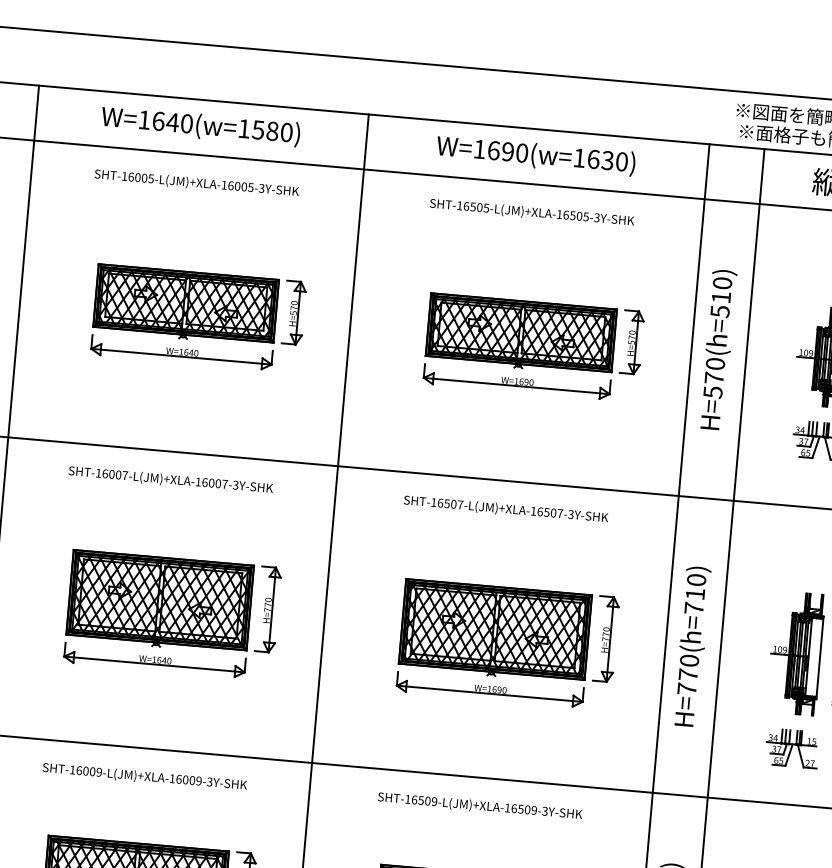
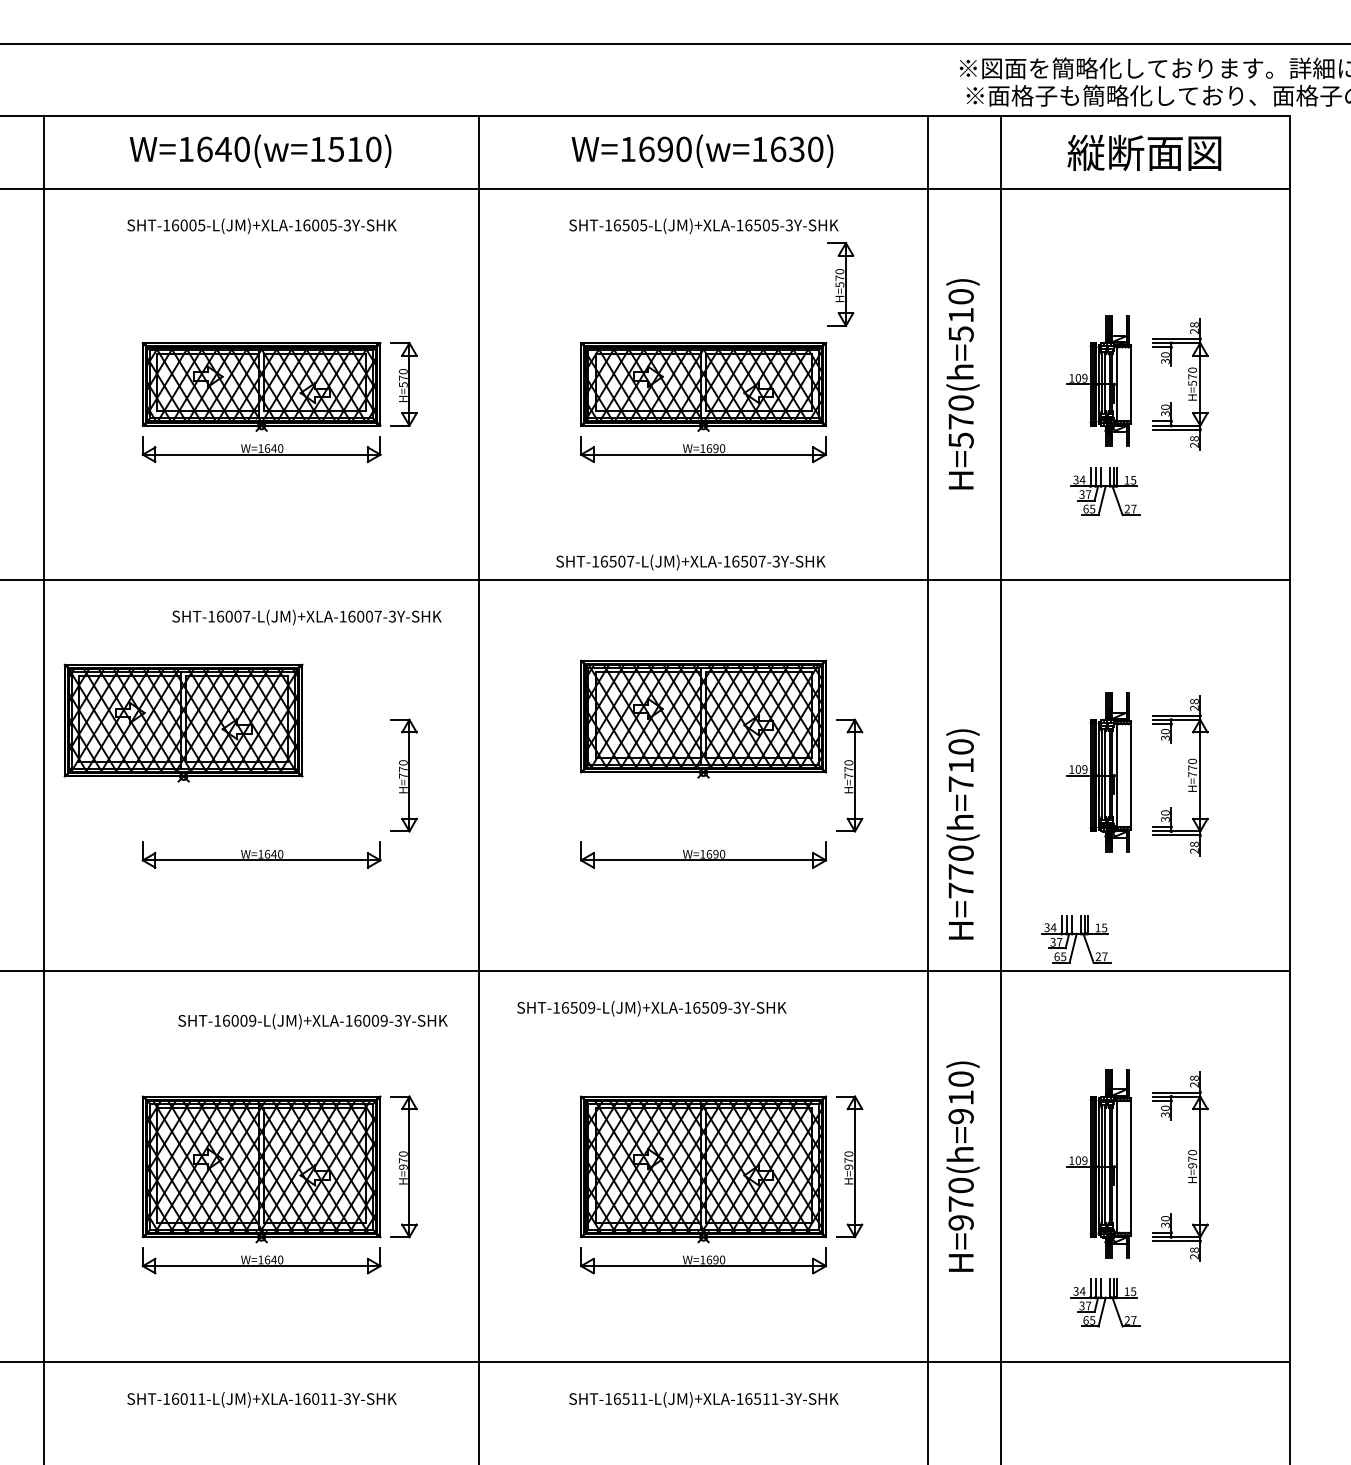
text: (272, 131) -> (354, 149), W=1640(w=1580) -> W=1640(w=1510)
part: (632, 342) -> (840, 284), moved
text: (170, 480) -> (306, 617), moved
text: (505, 509) -> (690, 562), moved
part: (159, 601) -> (183, 722), moved
part: (495, 630) -> (703, 718), moved
text: (691, 646) -> (962, 834), moved
part: (792, 748) -> (1076, 939), moved
text: (144, 776) -> (312, 1021), moved
text: (479, 806) -> (651, 1008), moved

